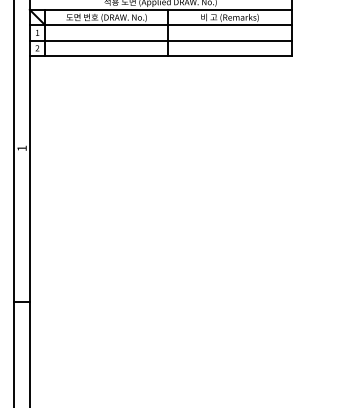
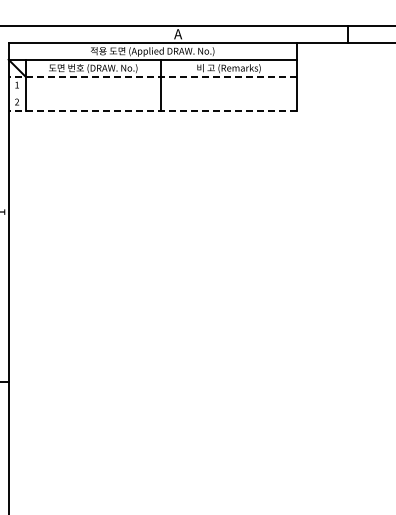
line: (160, 25) -> (152, 76), solid -> dashed
line: (160, 40) -> (152, 93), removed
line: (160, 55) -> (152, 110), solid -> dashed

